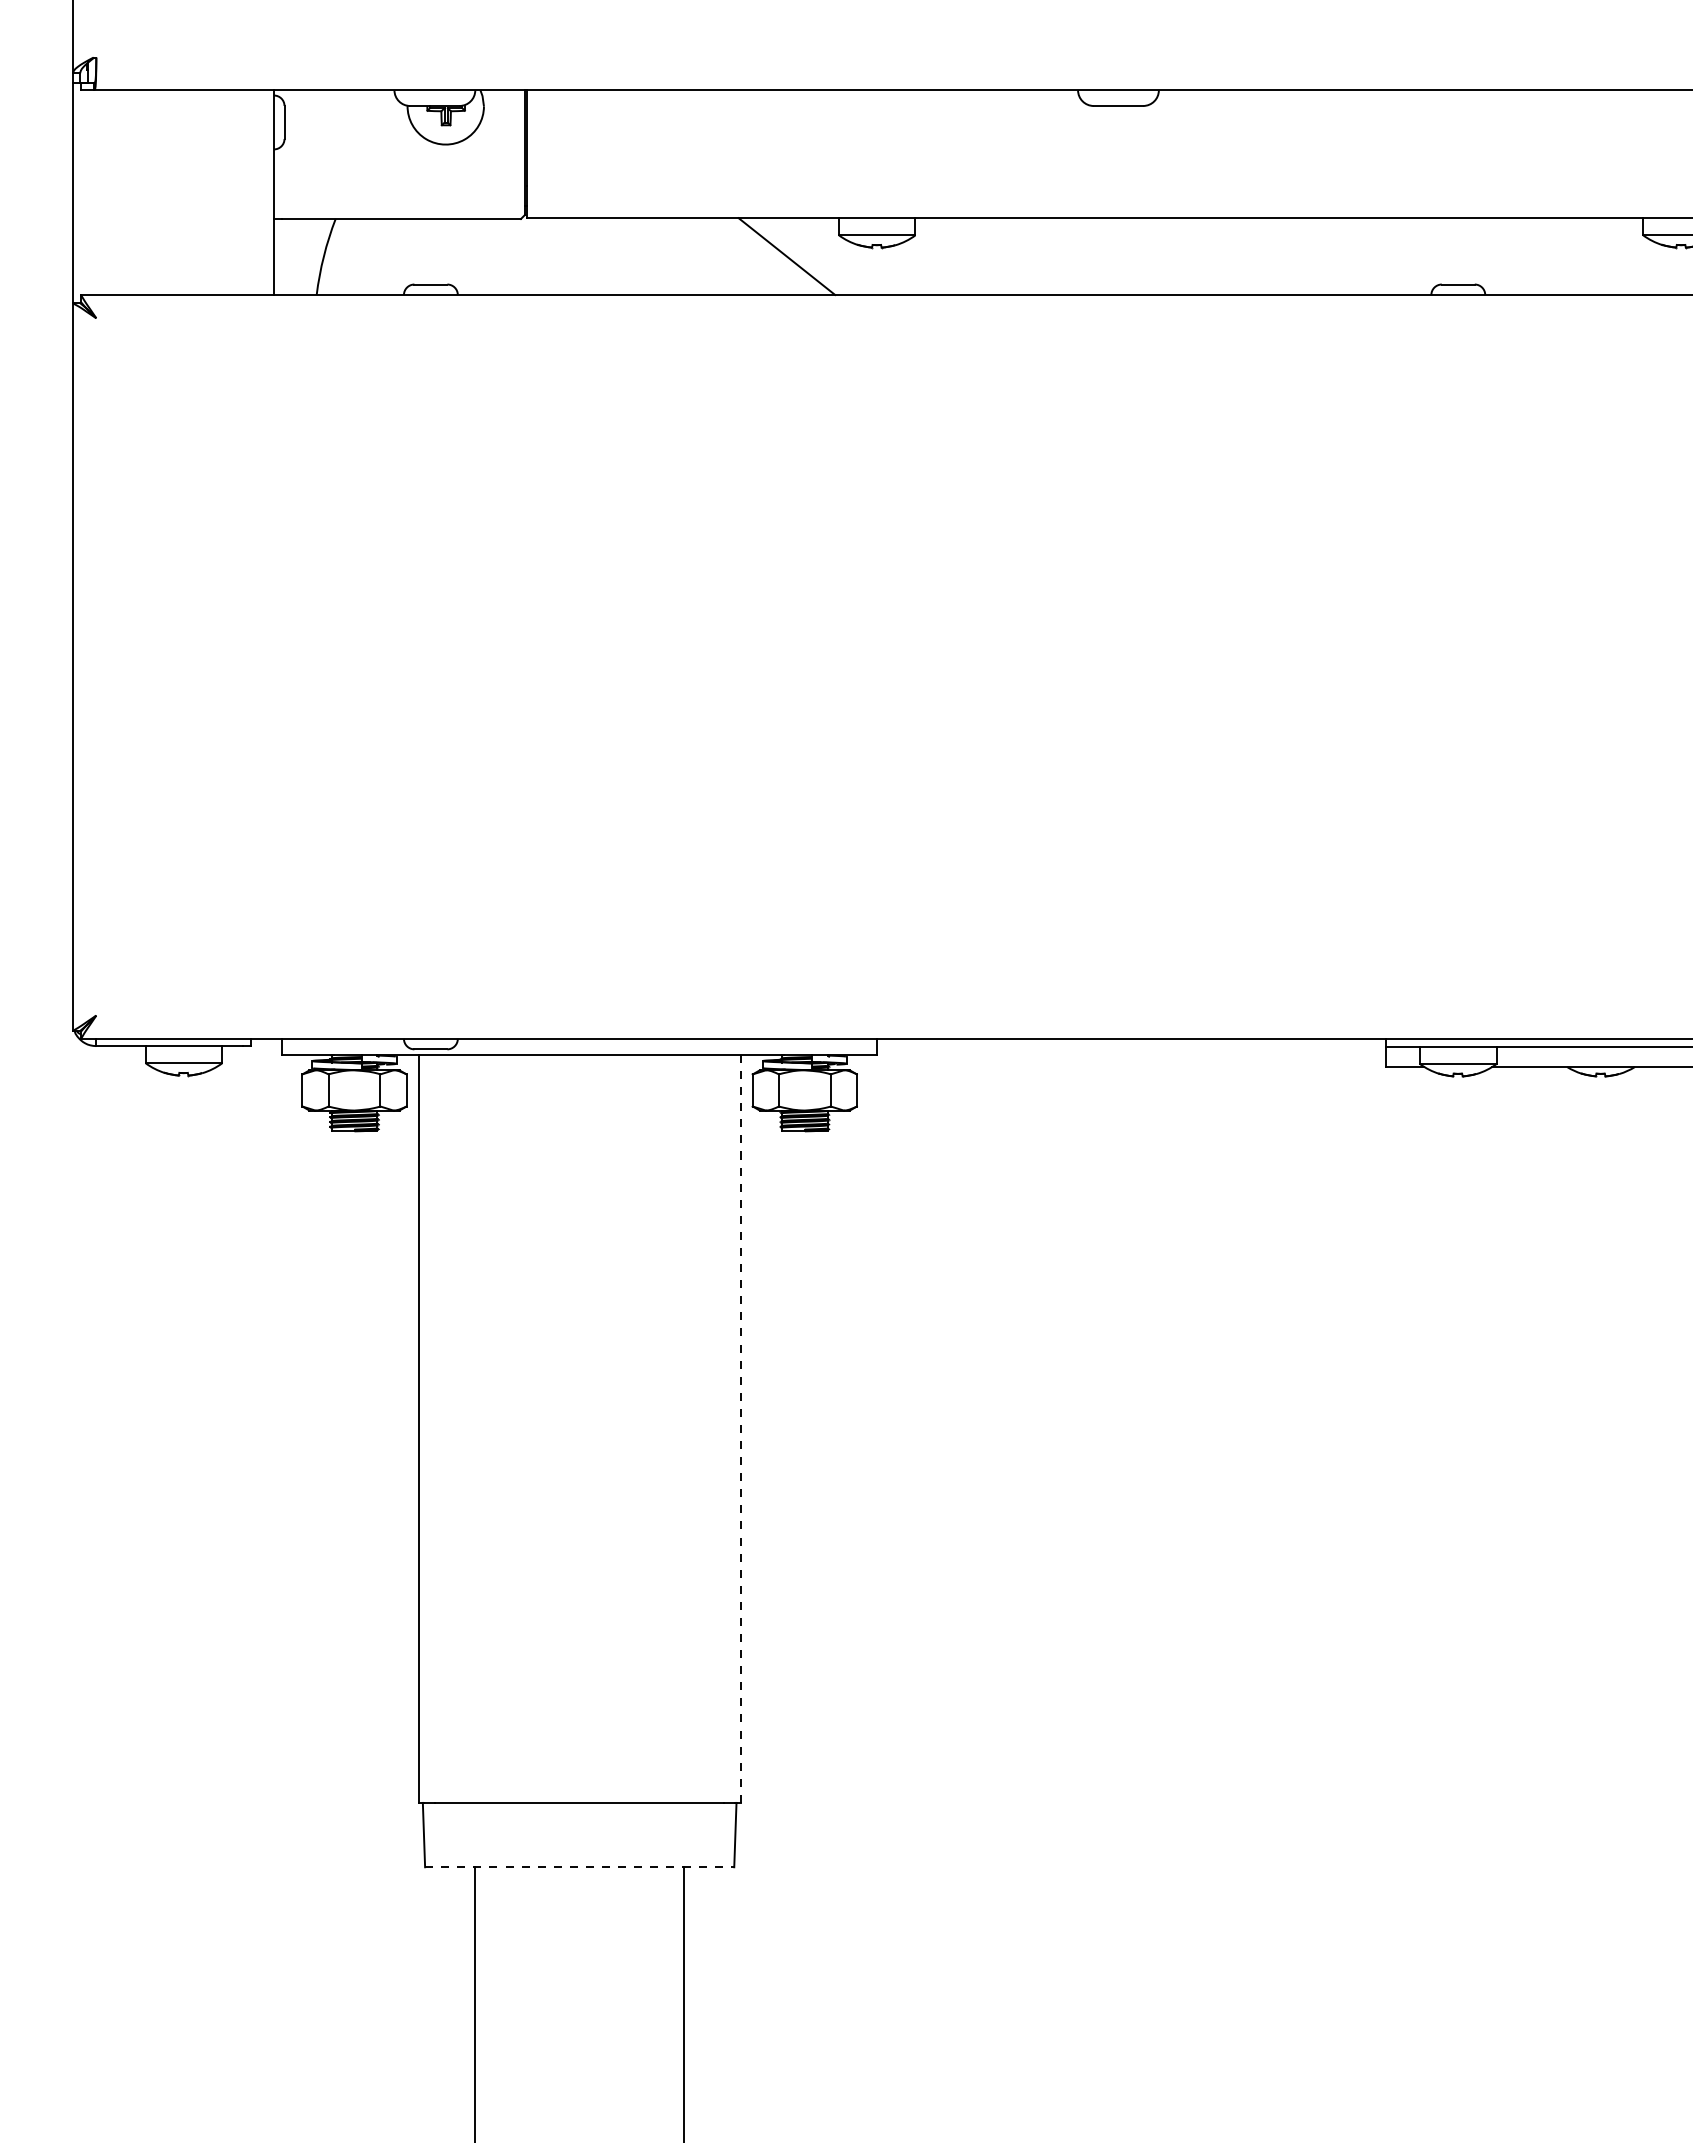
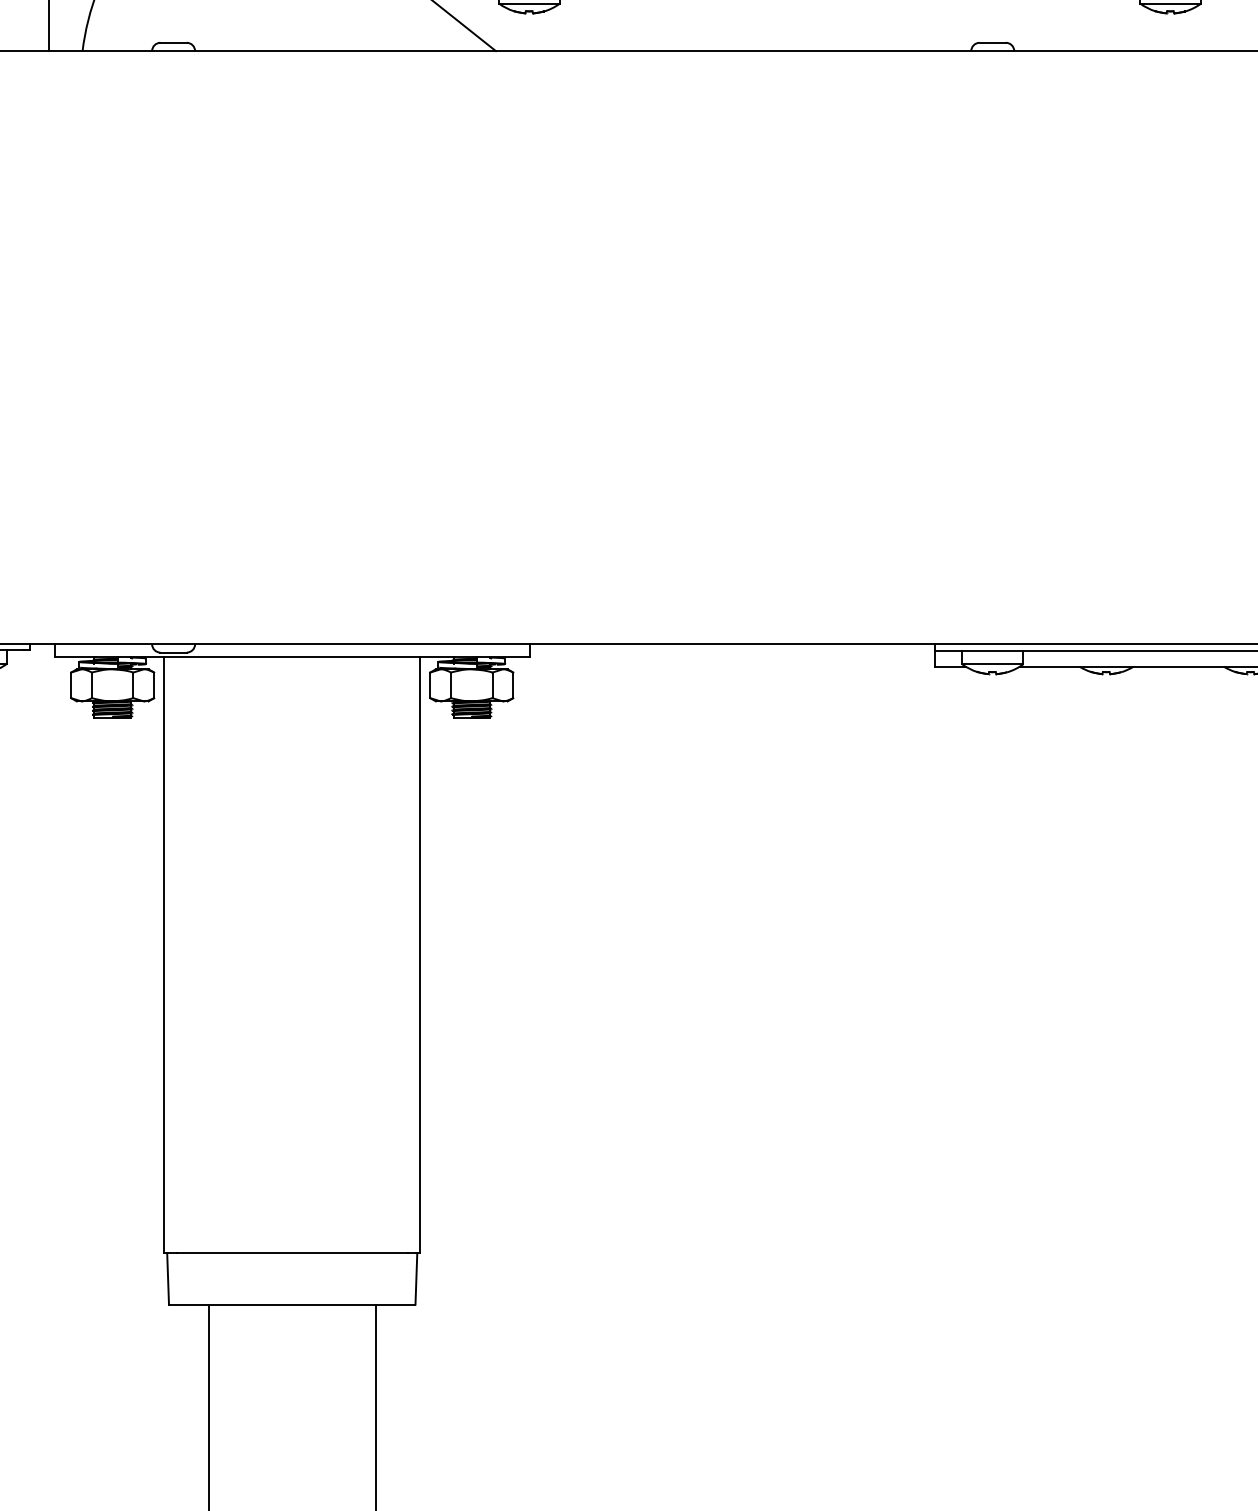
line: (740, 1428) -> (420, 954), dashed -> solid
line: (579, 1867) -> (292, 1304), dashed -> solid

